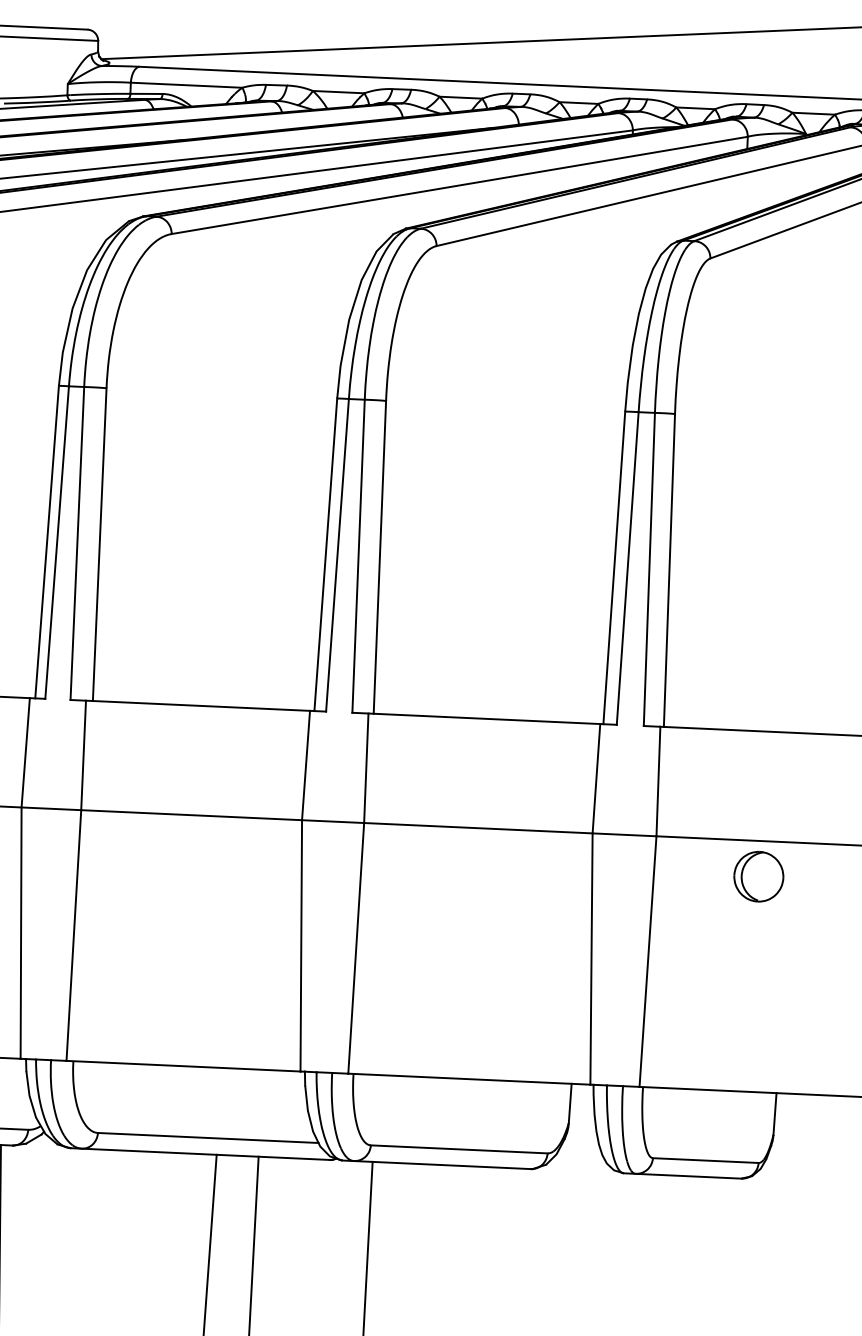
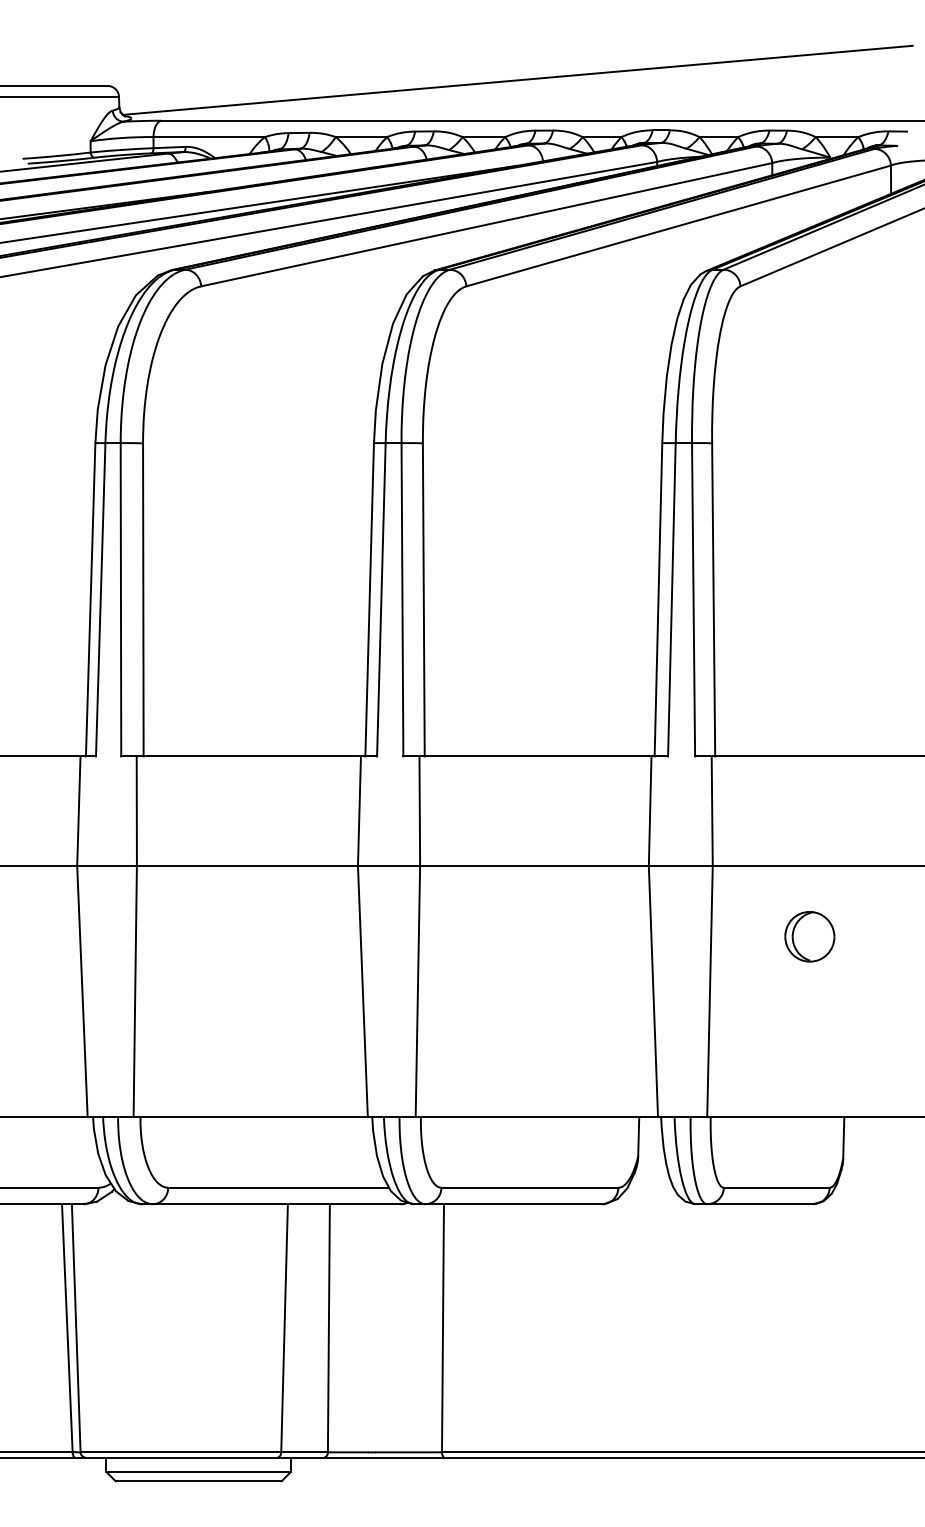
part: (758, 876) -> (809, 936), moved

